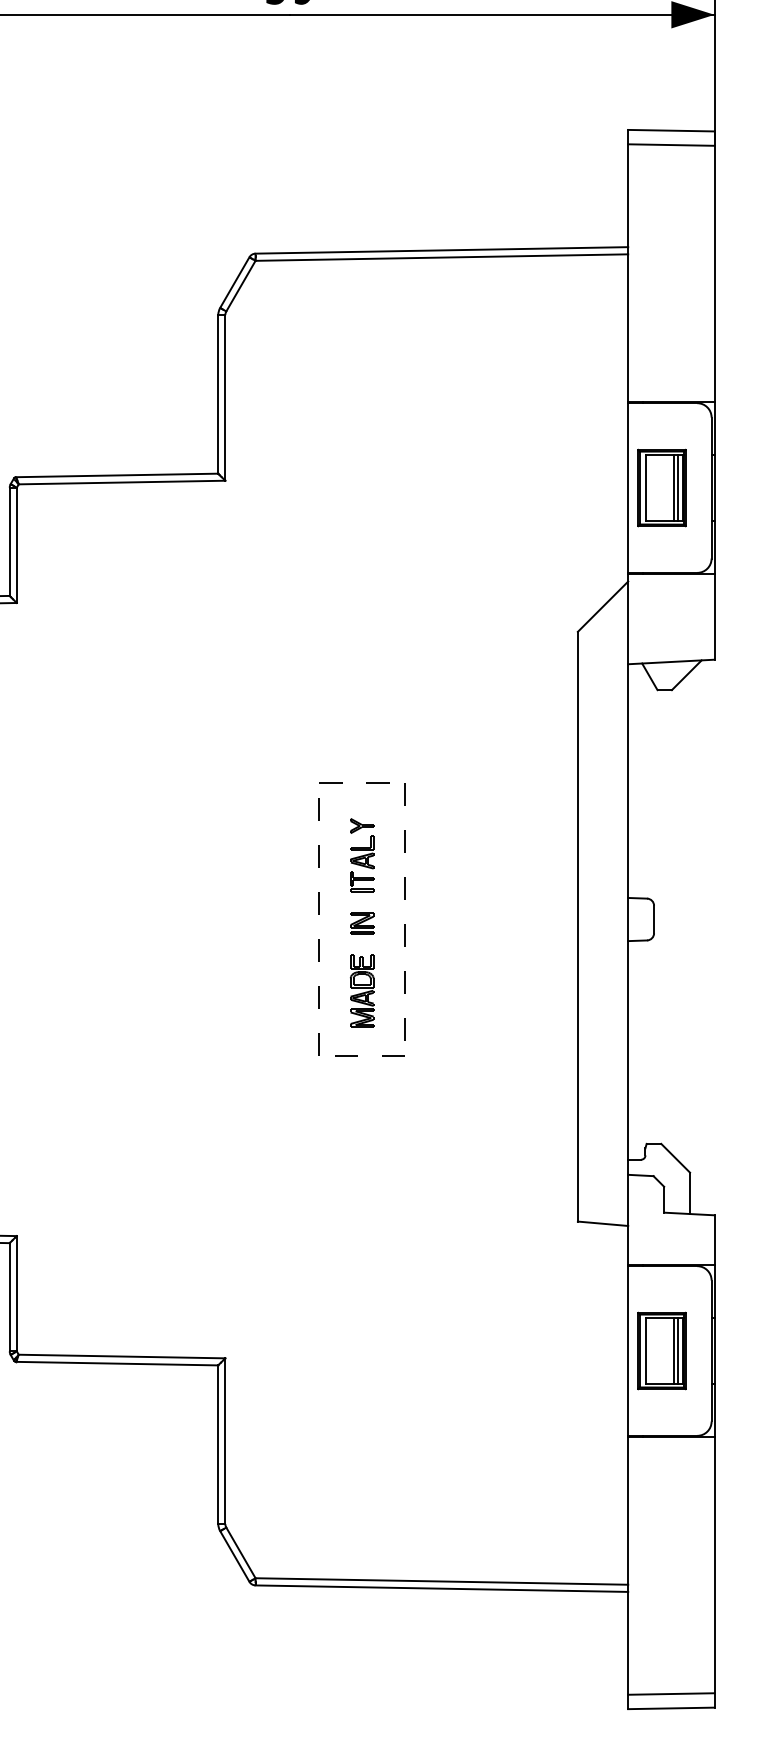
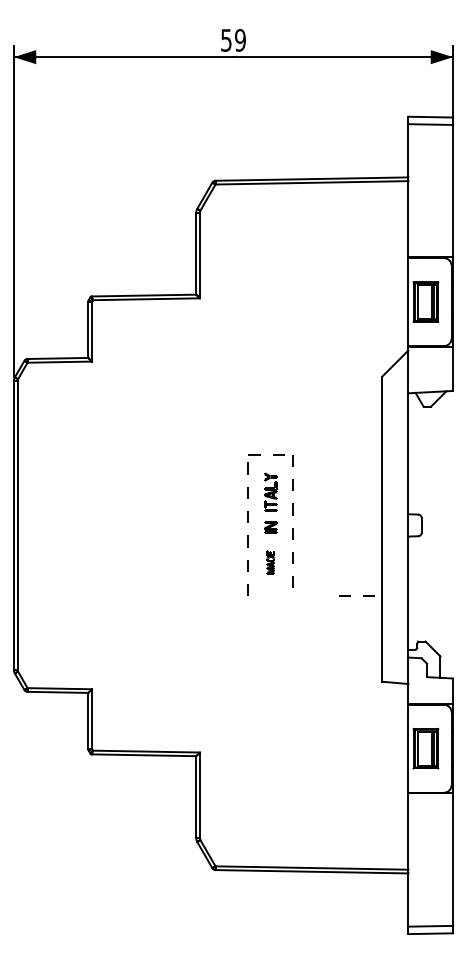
part: (361, 991) -> (270, 562), size x0.6
line: (357, 1054) -> (350, 595), moved

